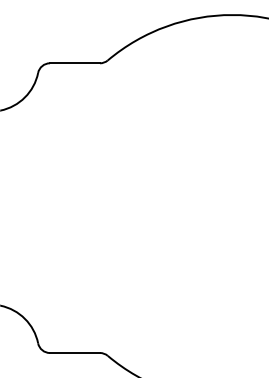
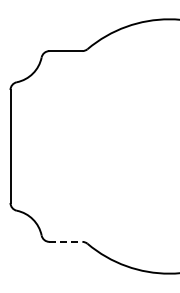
line: (75, 352) -> (66, 241), solid -> dashed

